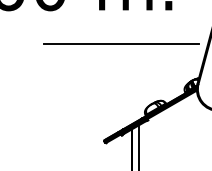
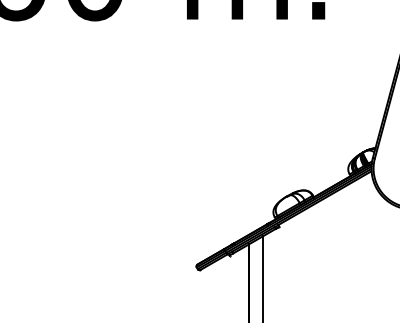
line: (121, 44) -> (229, 84), removed

